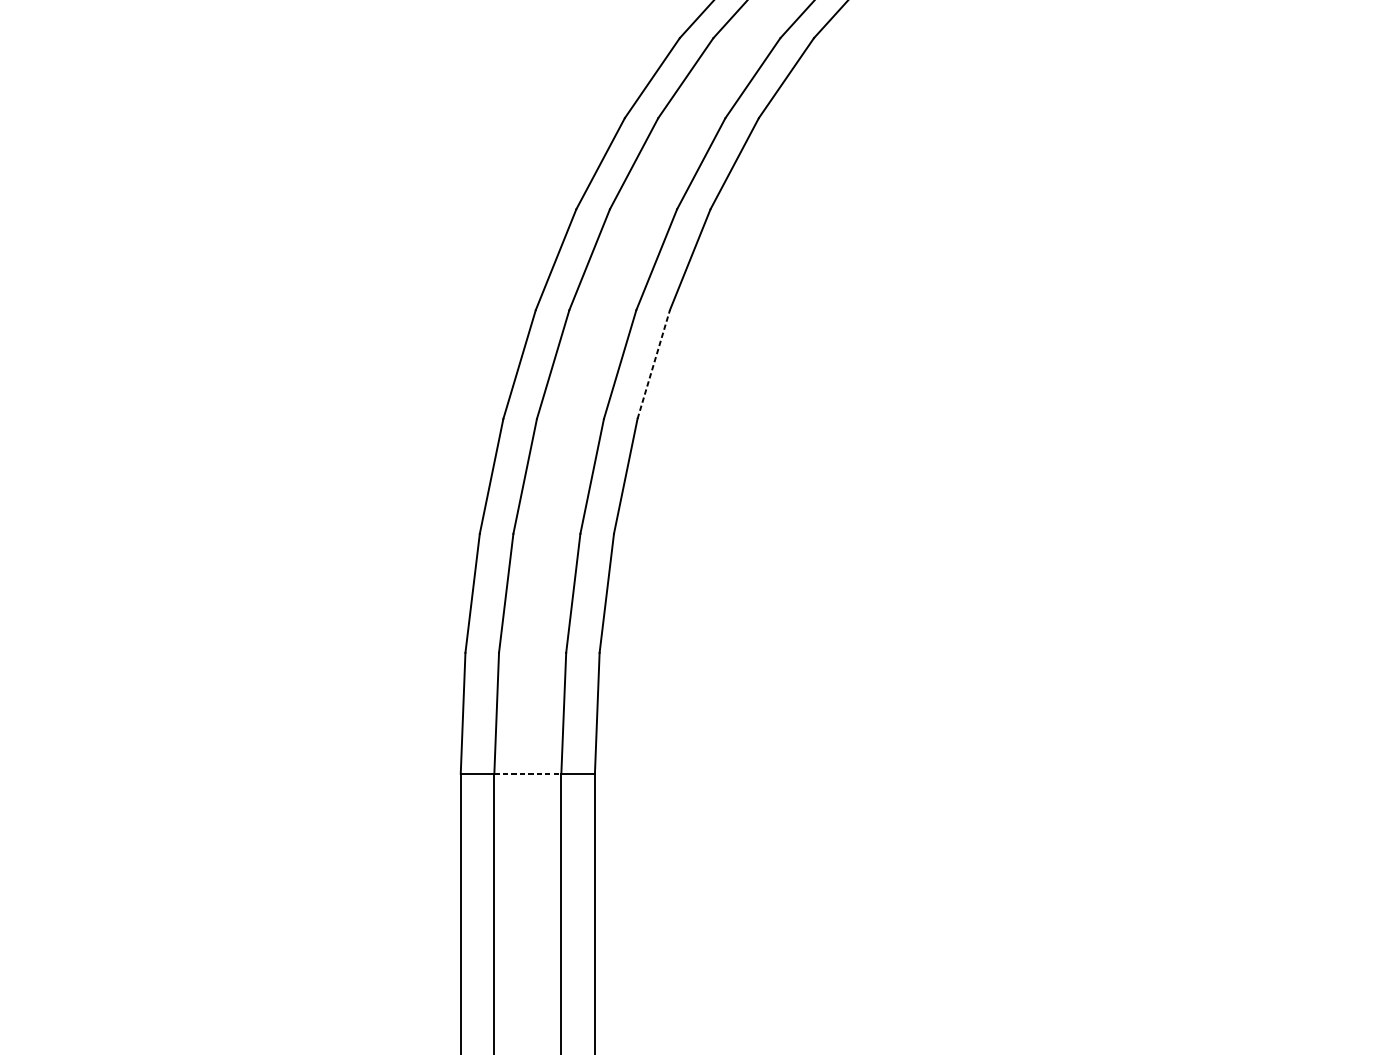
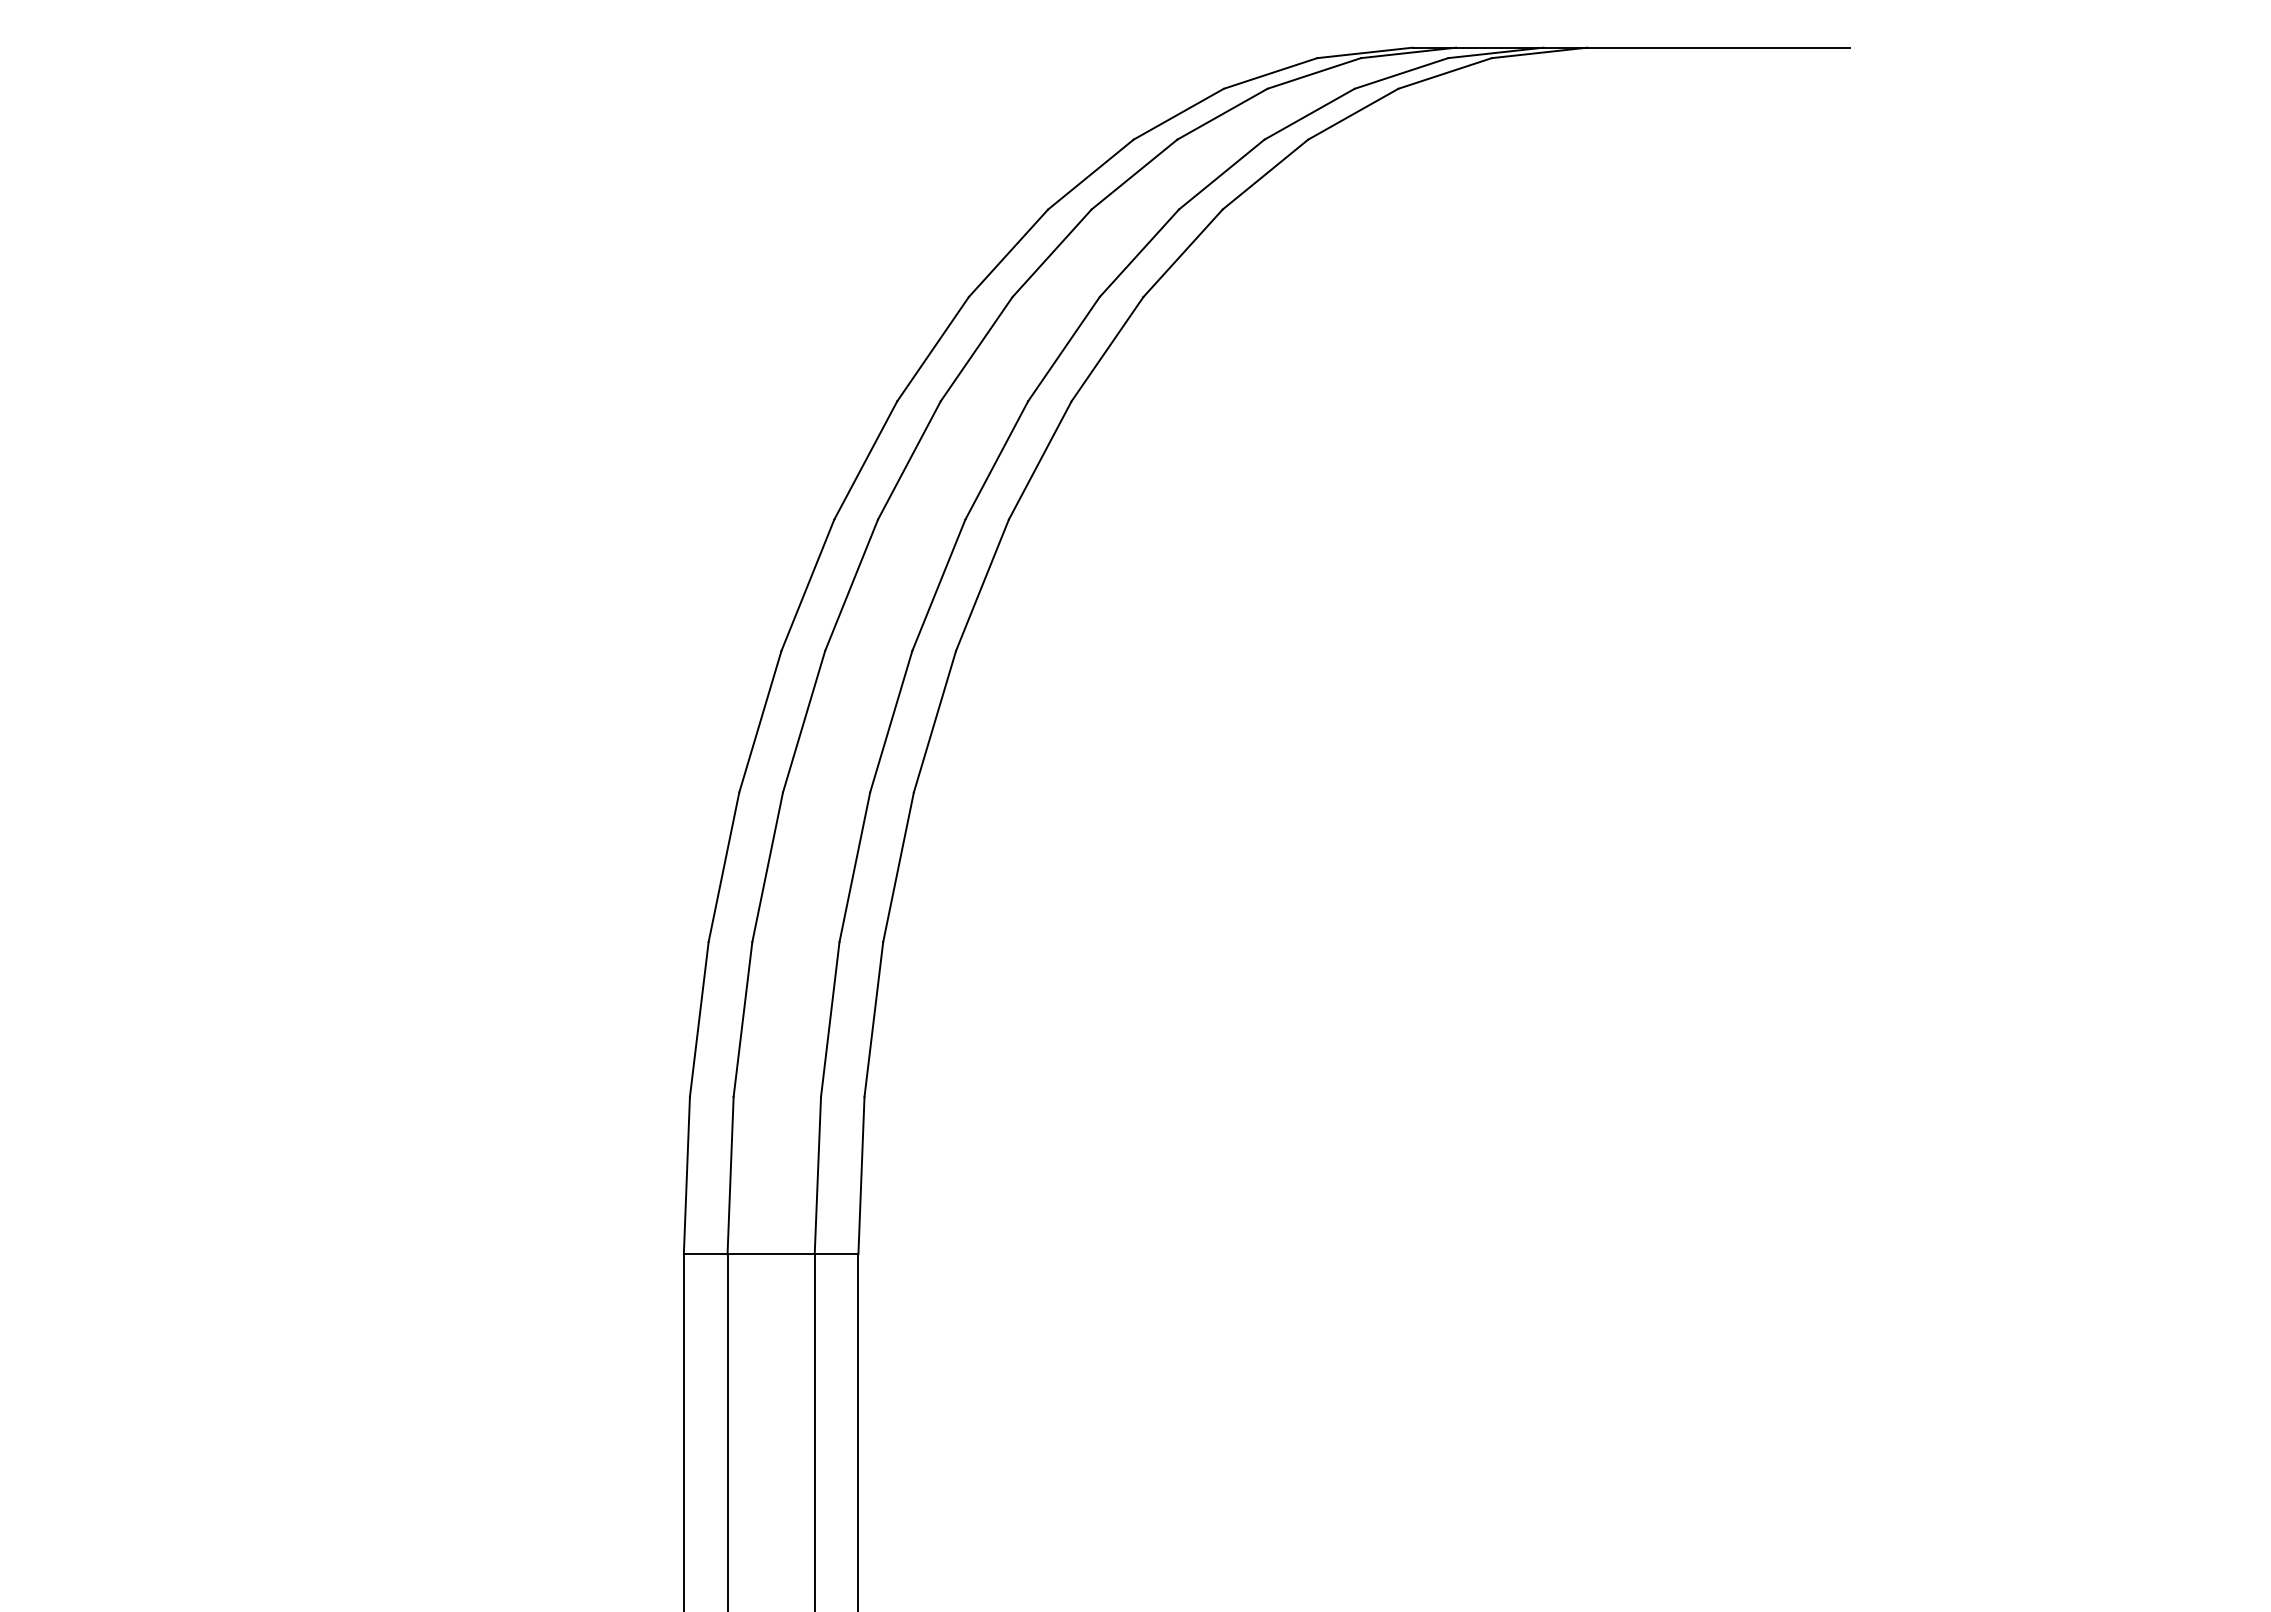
line: (653, 364) -> (934, 721), dashed -> solid
line: (528, 774) -> (771, 1254), dashed -> solid

